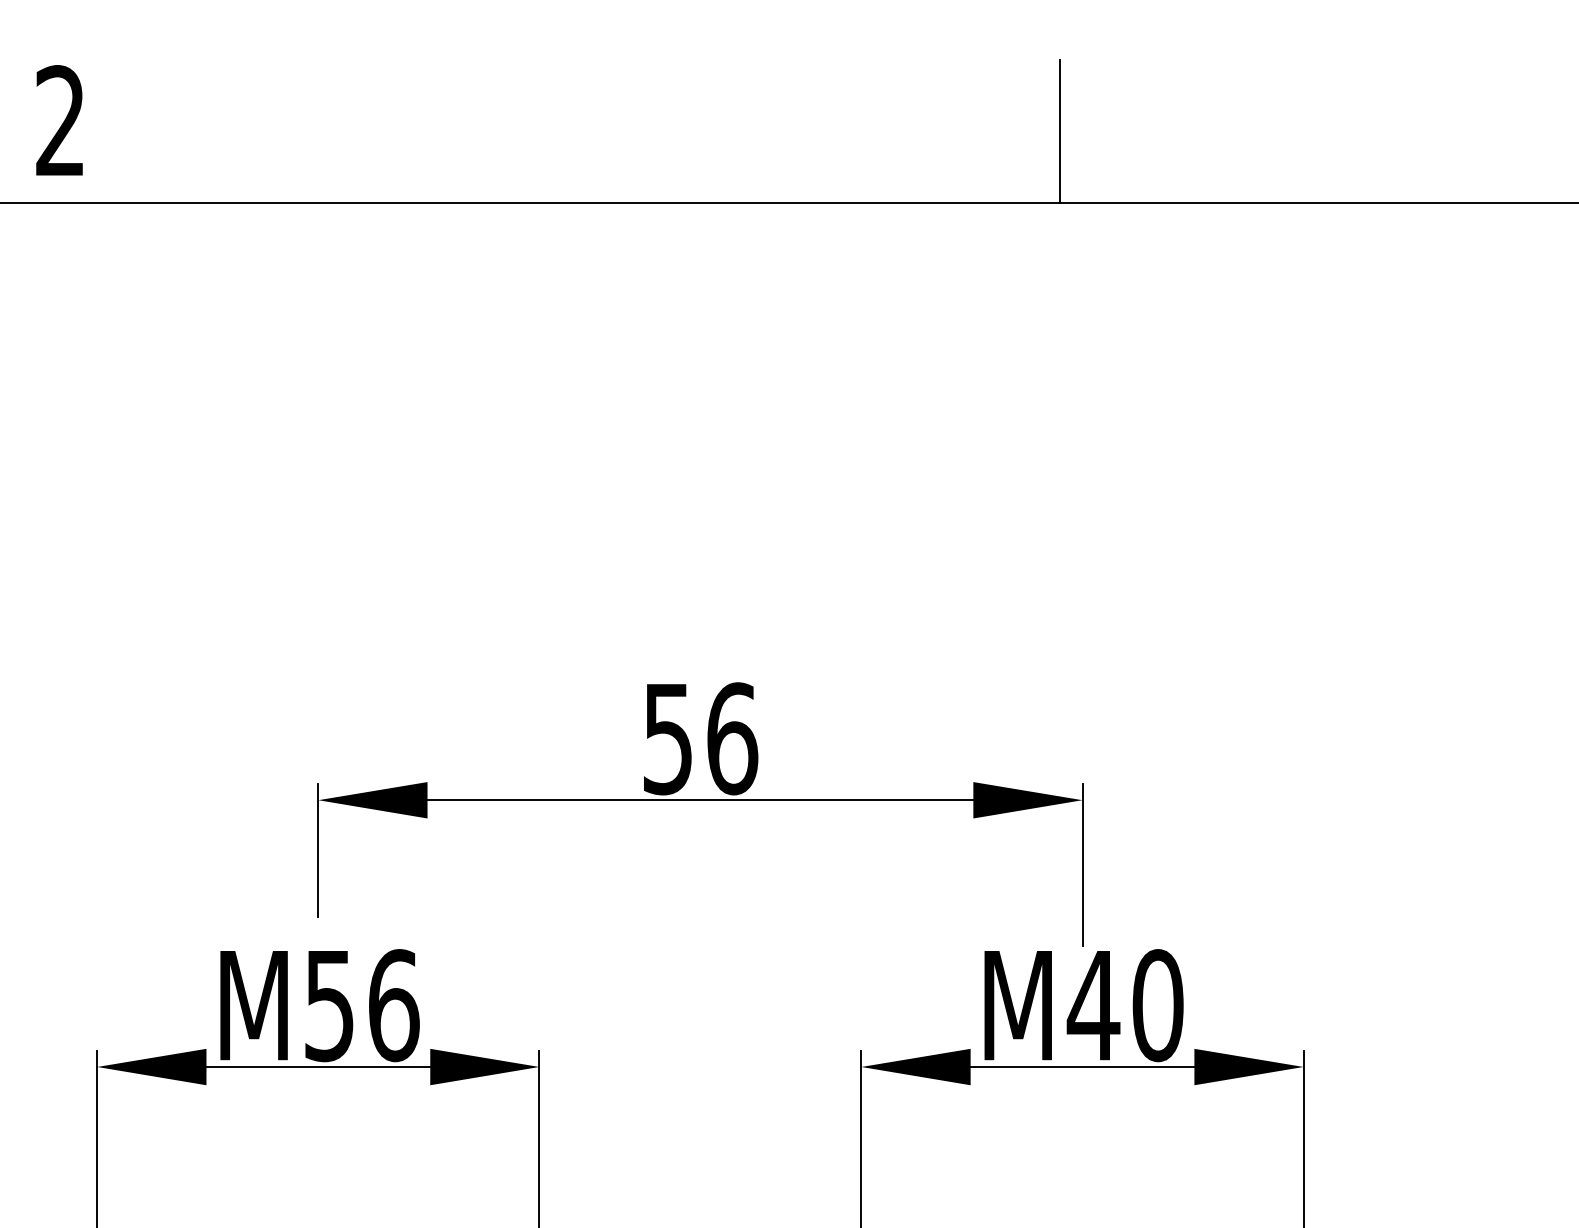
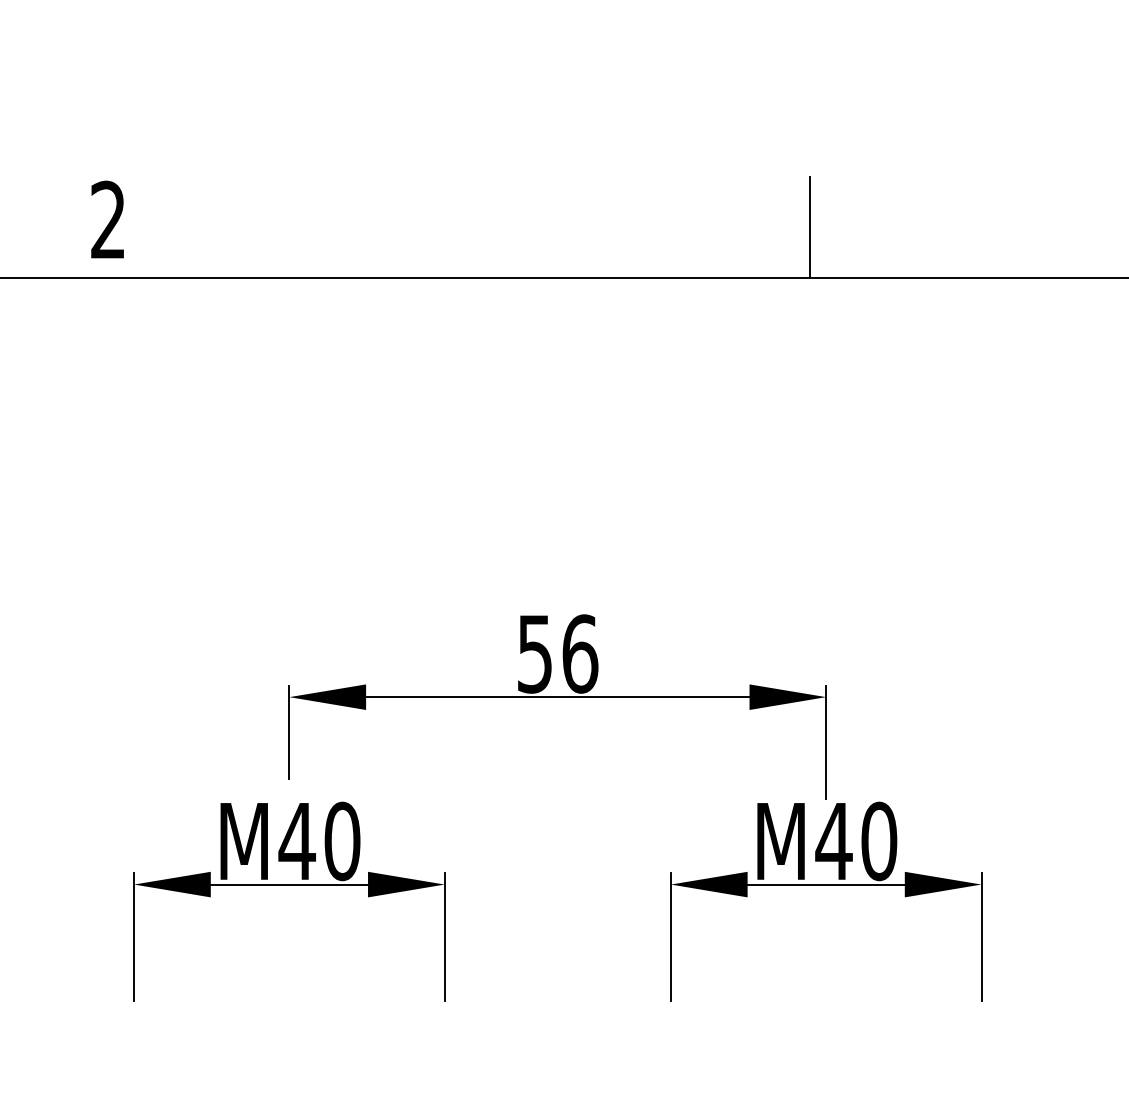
text: (361, 1005) -> (319, 841), M56 -> M40

